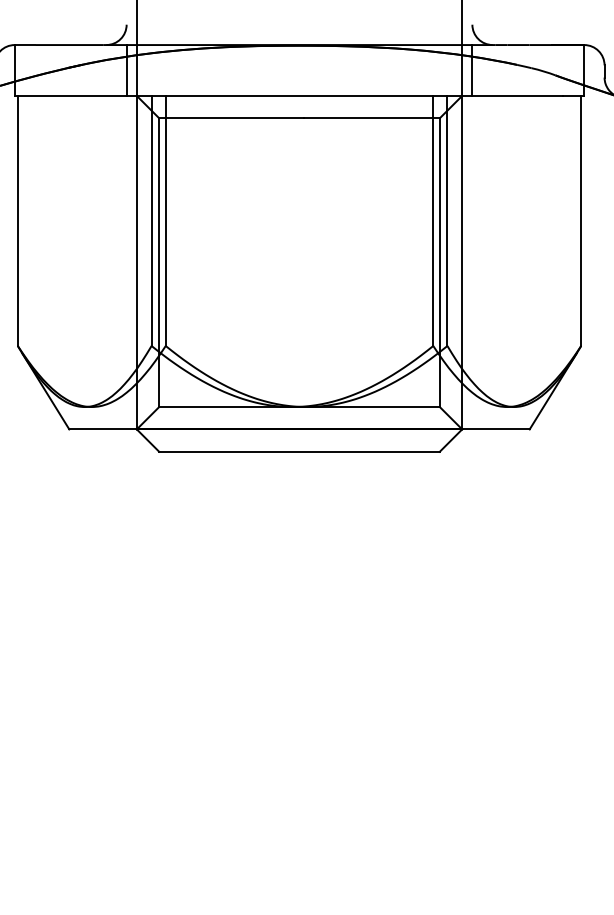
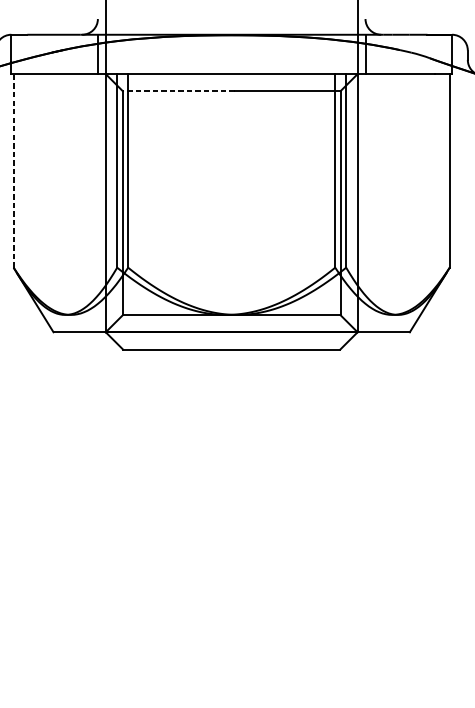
line: (230, 117) -> (178, 90), solid -> dashed
line: (17, 220) -> (13, 170), solid -> dashed

